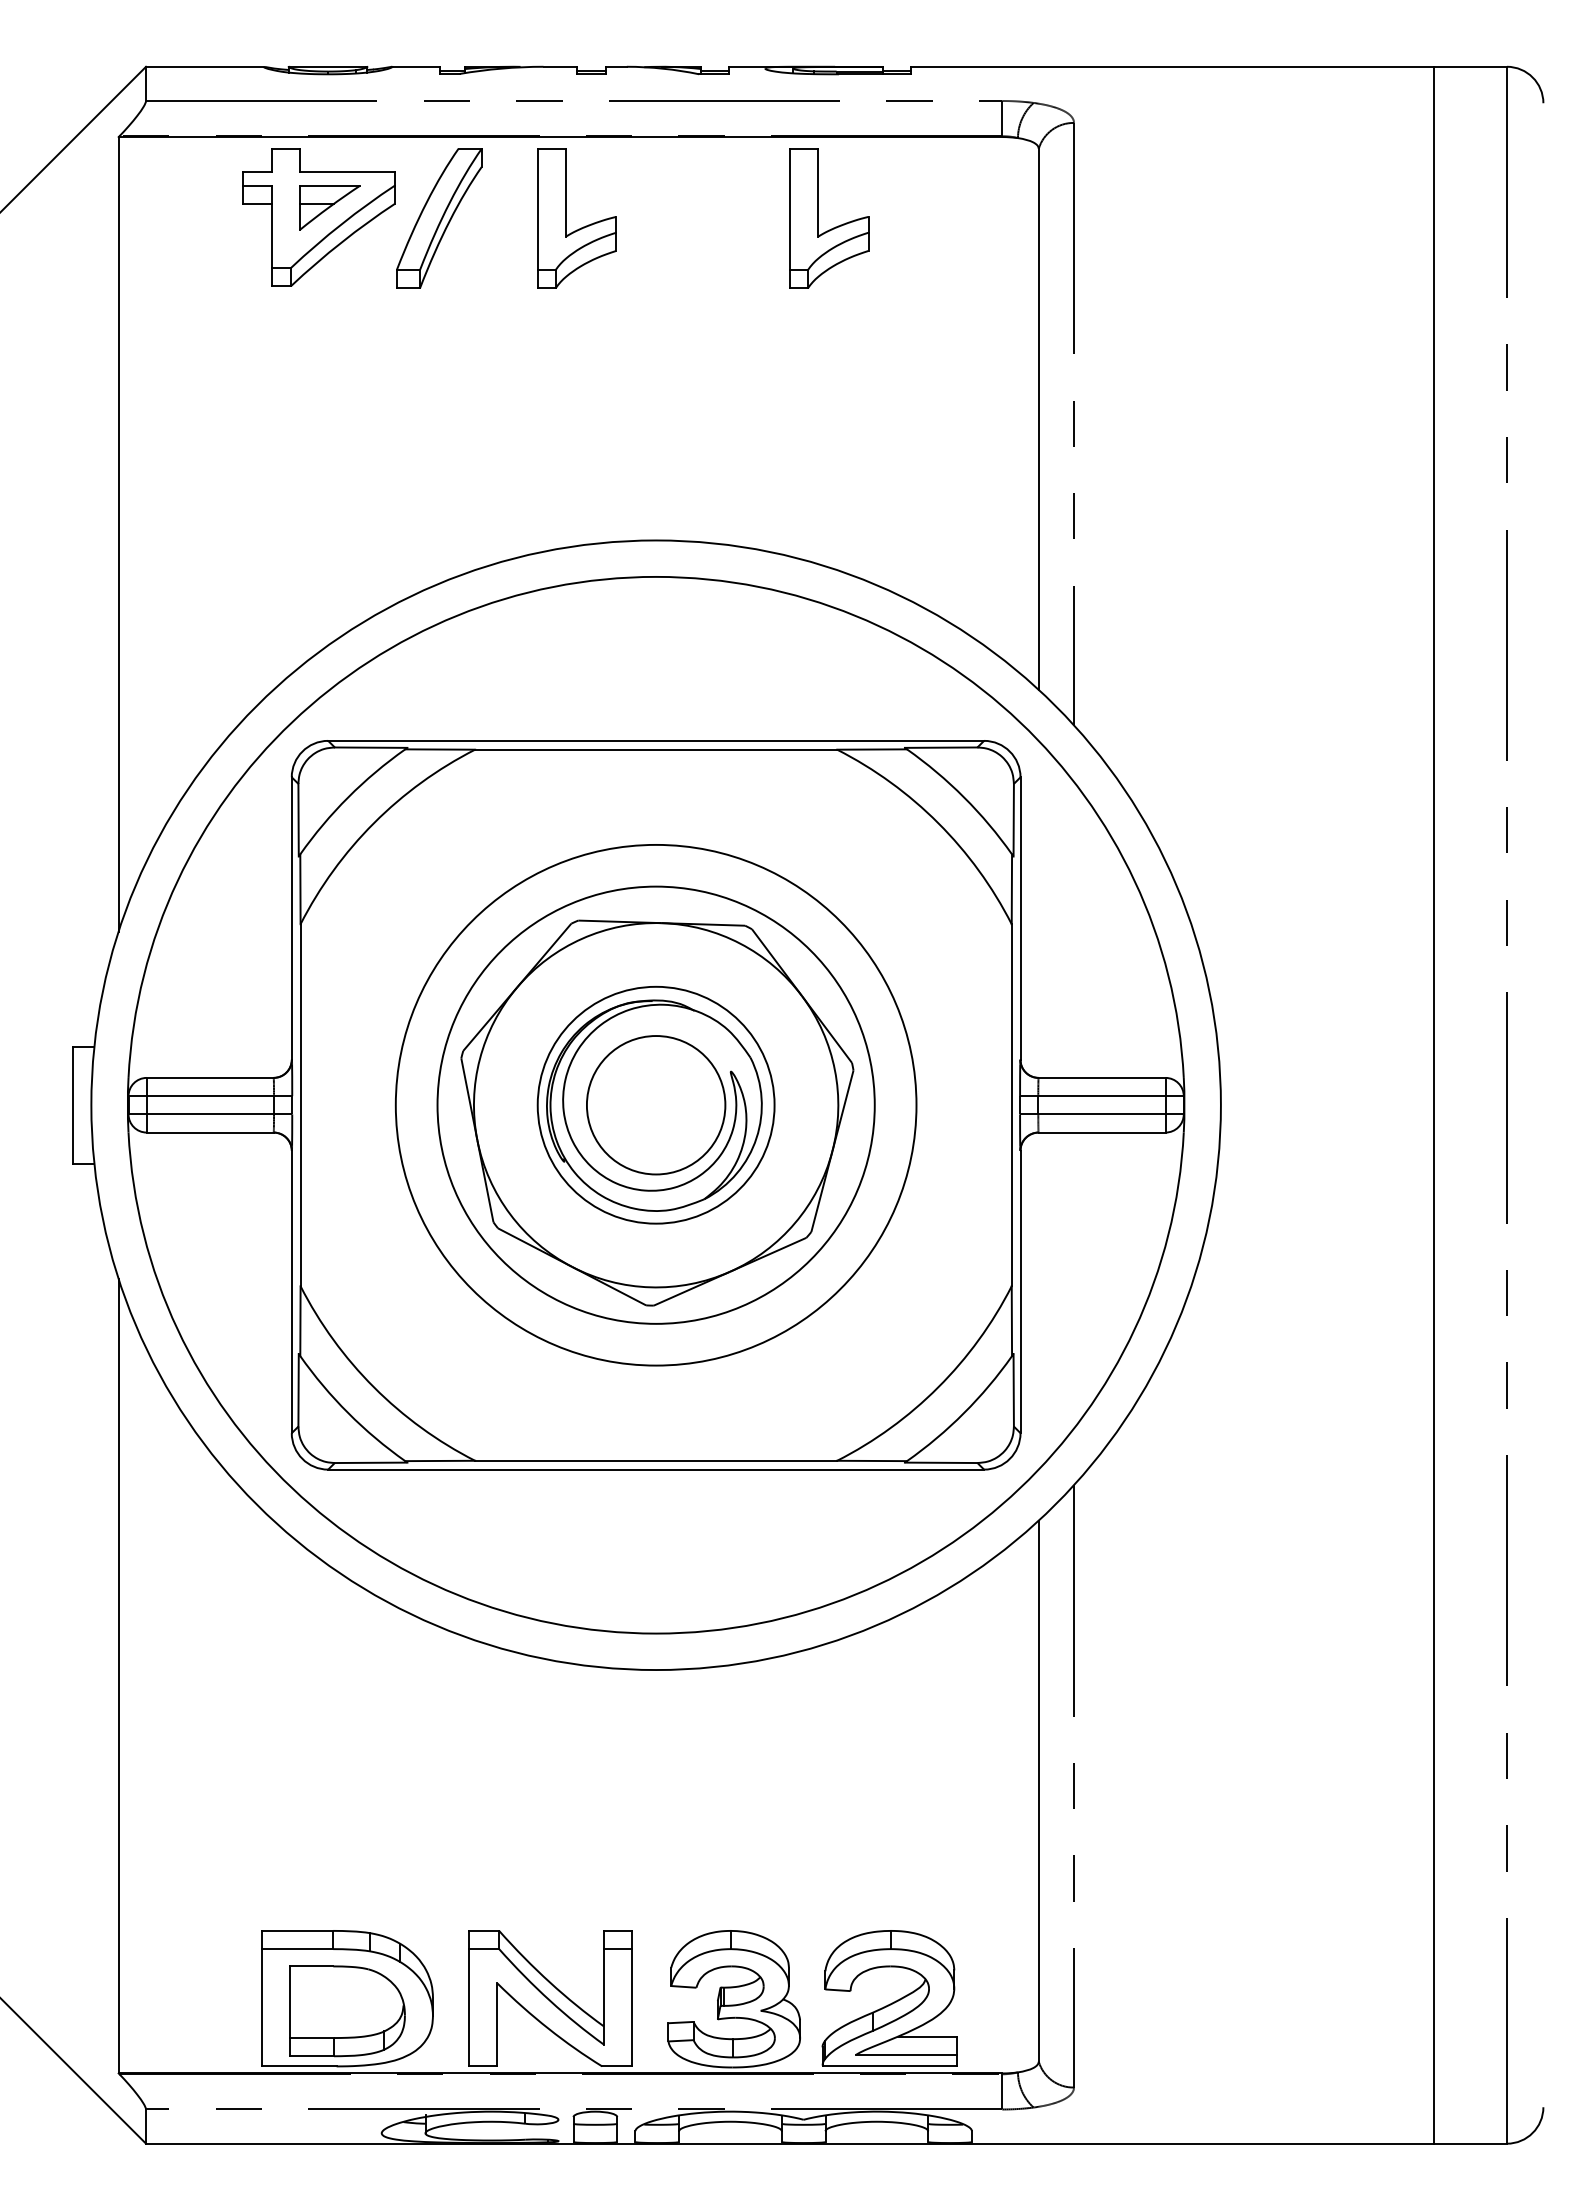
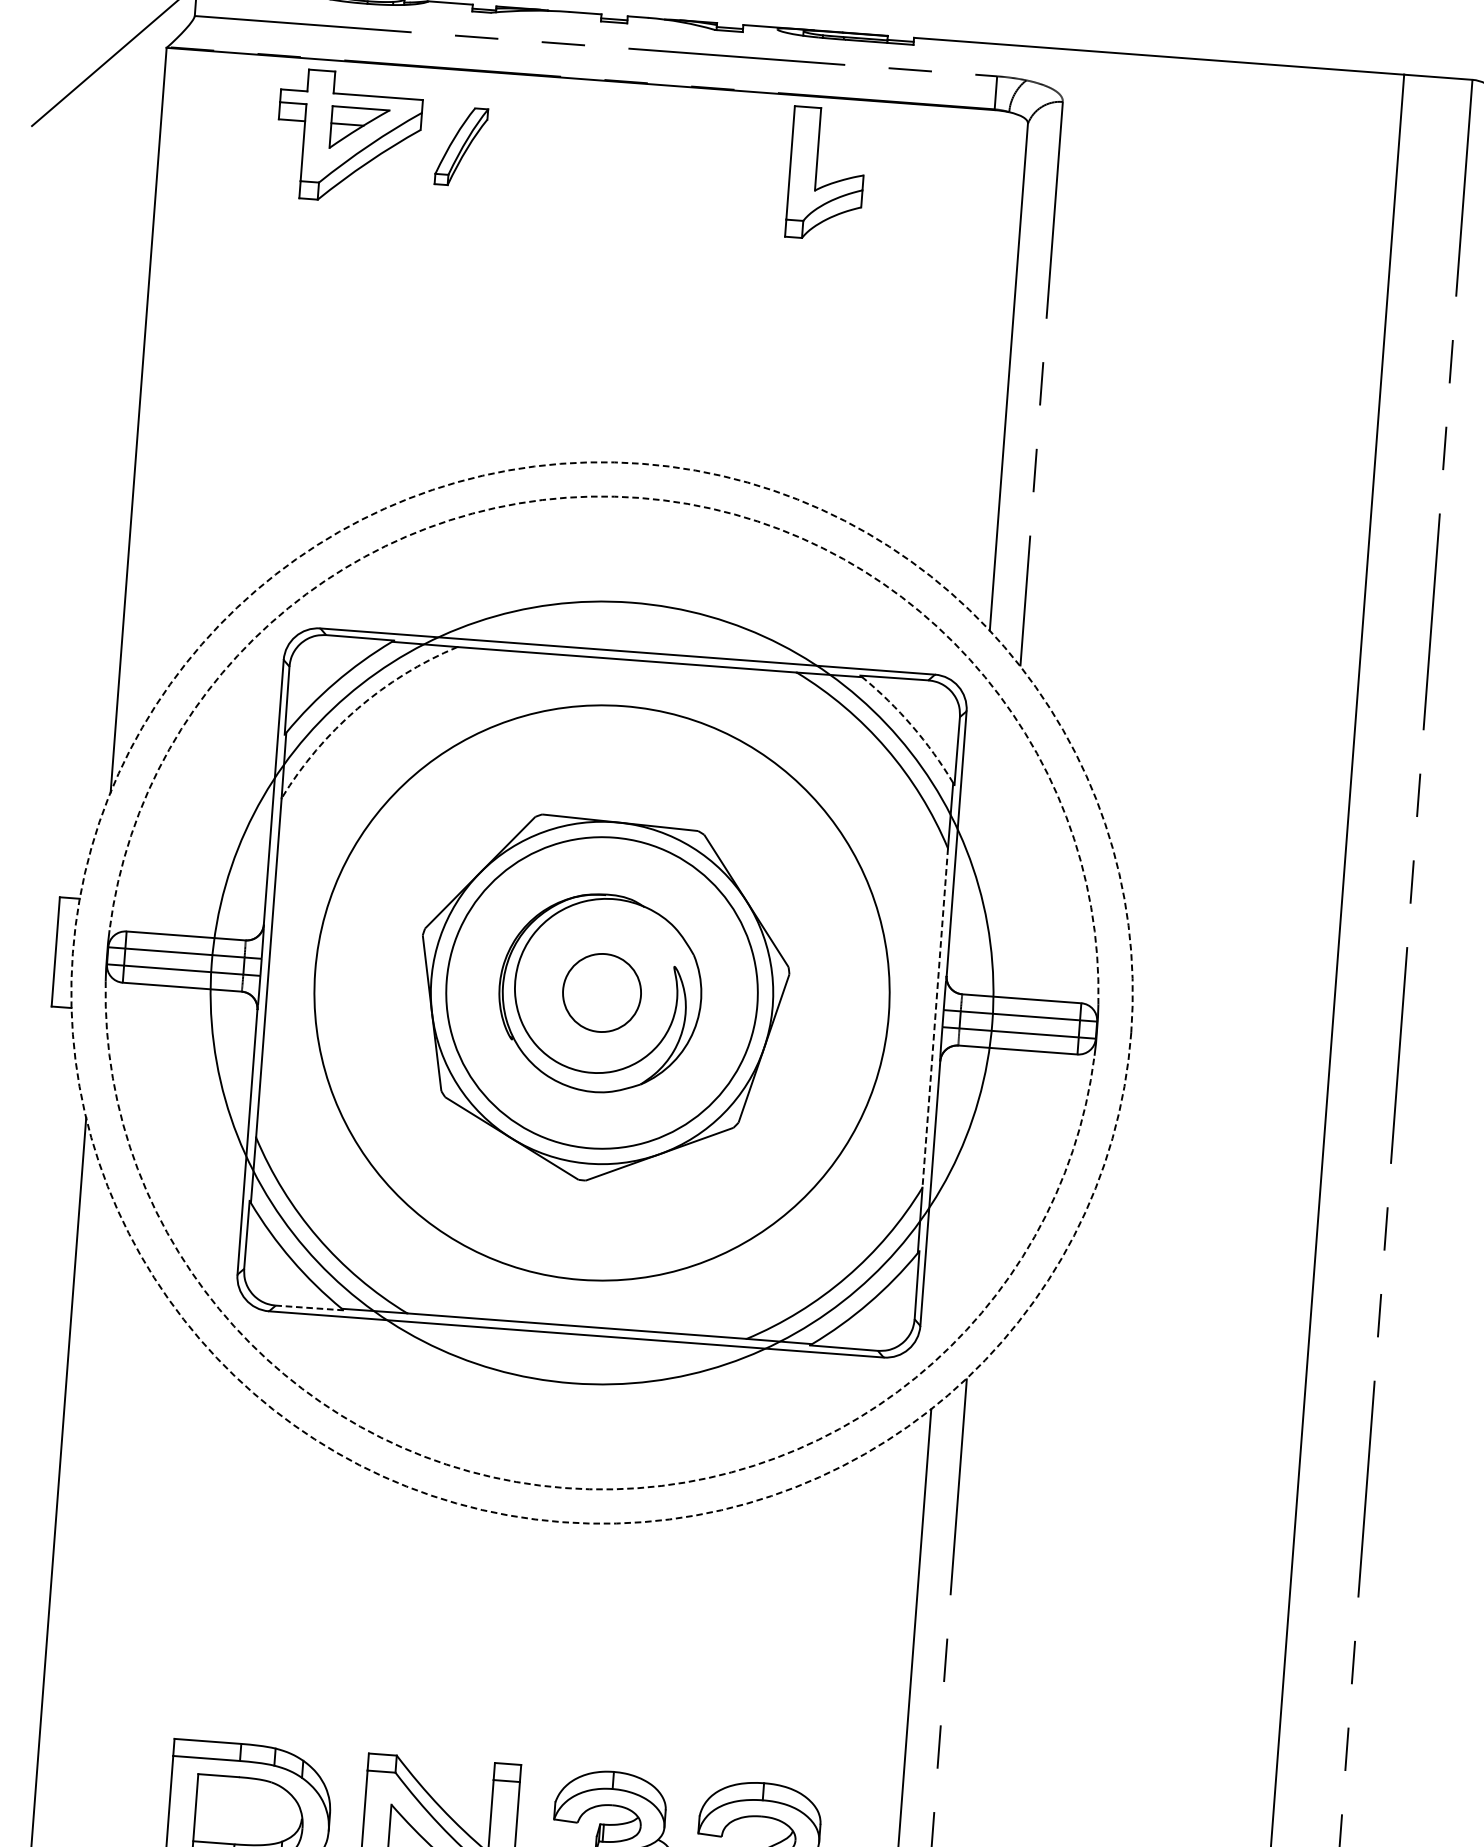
part: (439, 218) -> (461, 146), size x0.6
part: (566, 218) -> (580, 155), removed
arc: (656, 576) -> (639, 497), solid -> dashed
arc: (964, 797) -> (912, 726), solid -> dashed
arc: (374, 823) -> (357, 709), solid -> dashed
circle: (655, 1104) -> (601, 992), size x1.4
circle: (655, 1104) -> (601, 992), size x1.4
circle: (655, 1104) -> (601, 992), size x1.6
circle: (655, 1105) -> (601, 993), size x0.6
circle: (655, 1105) -> (601, 993), solid -> dashed
line: (1011, 1105) -> (935, 1018), solid -> dashed
line: (370, 1462) -> (309, 1307), solid -> dashed
arc: (656, 1633) -> (565, 1488), solid -> dashed

